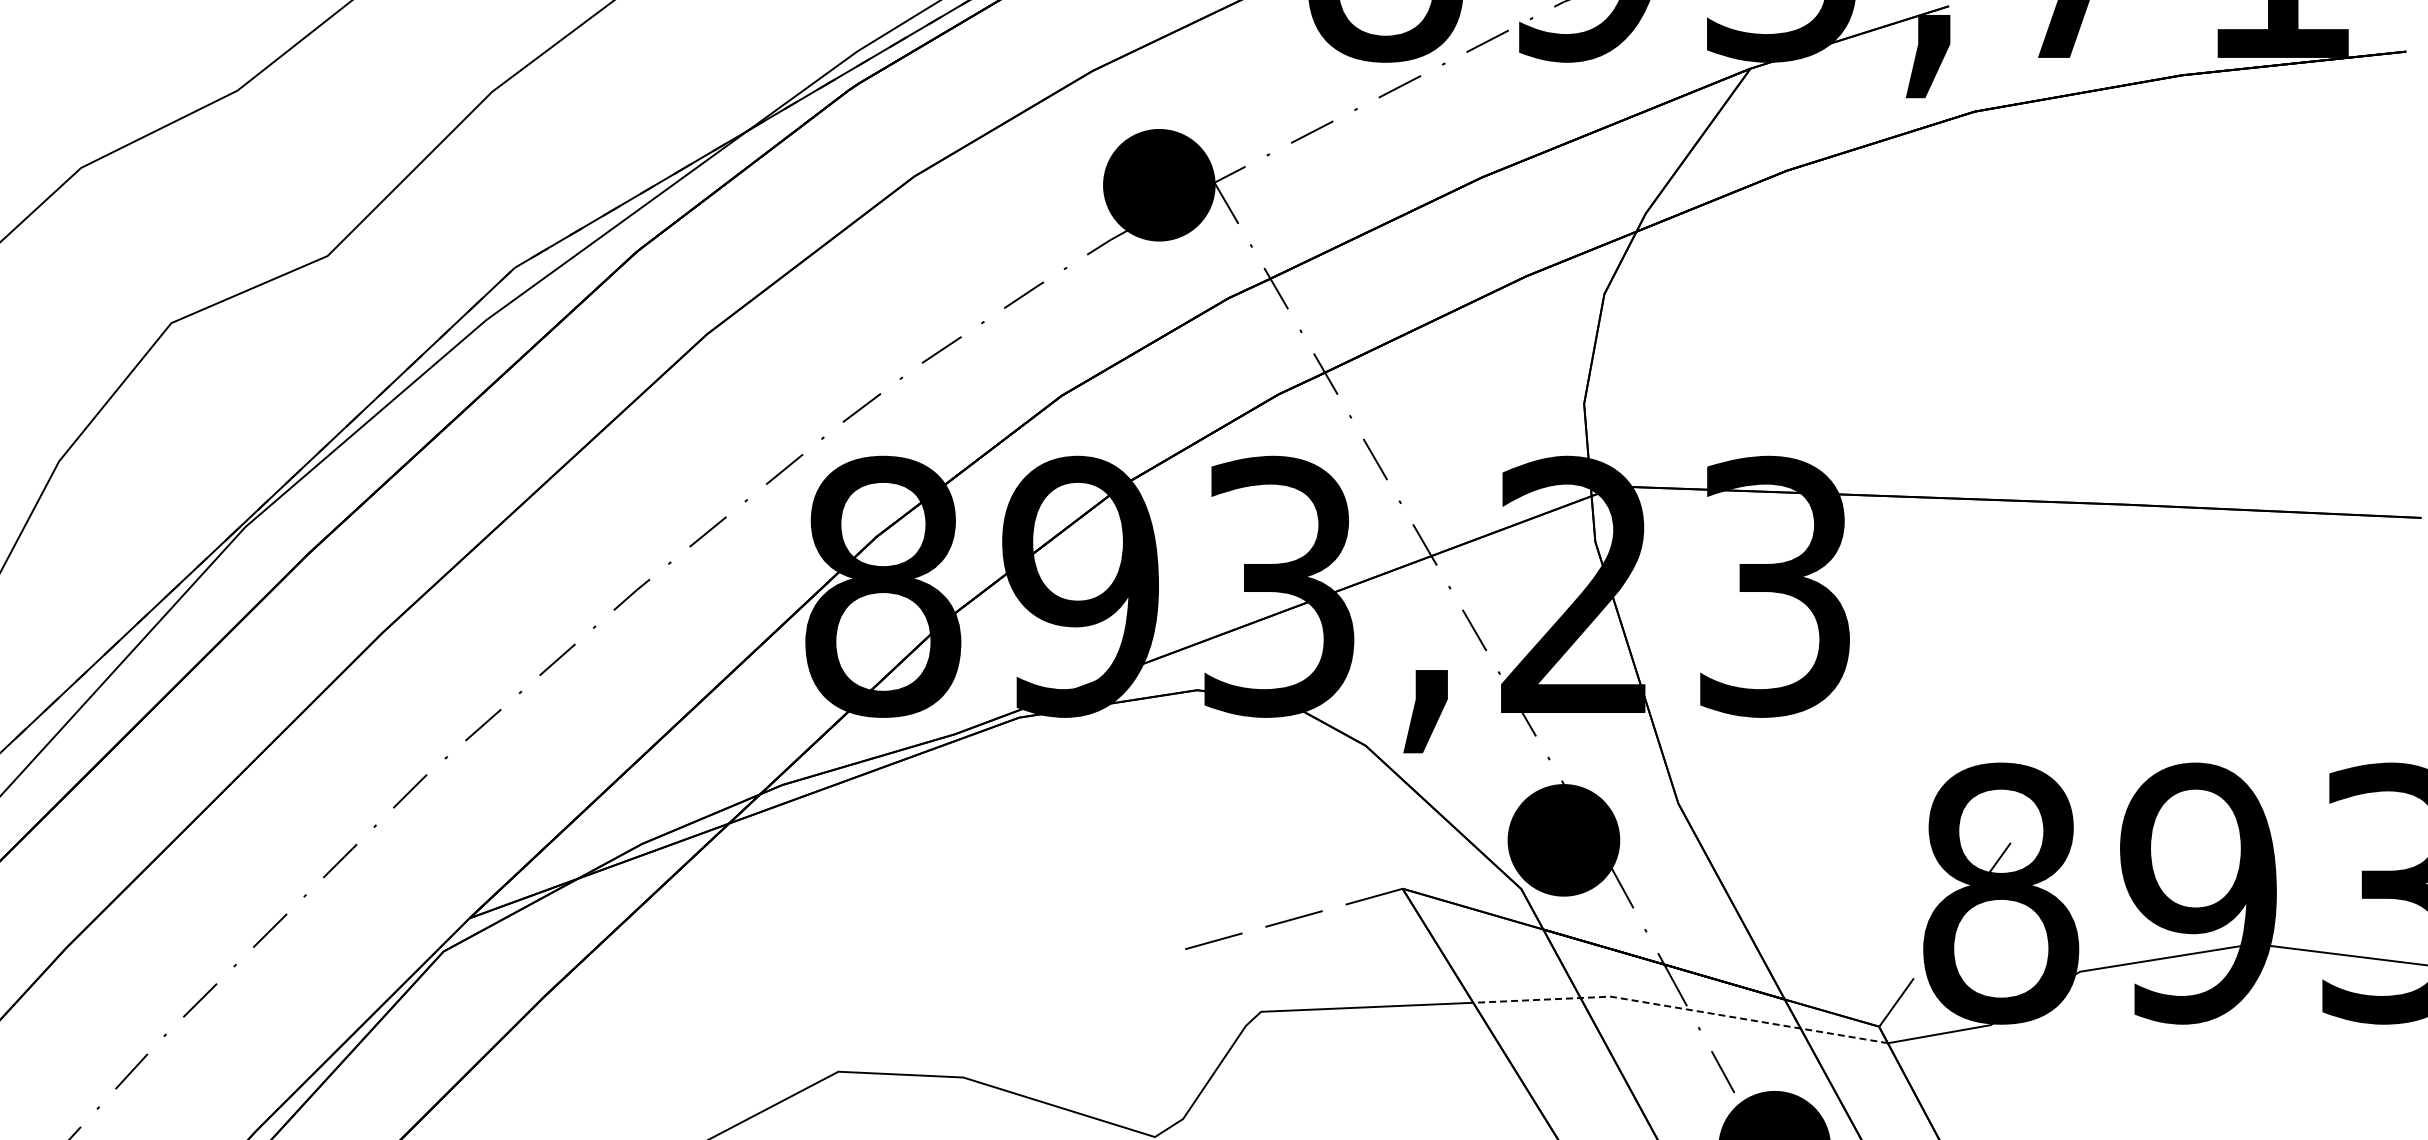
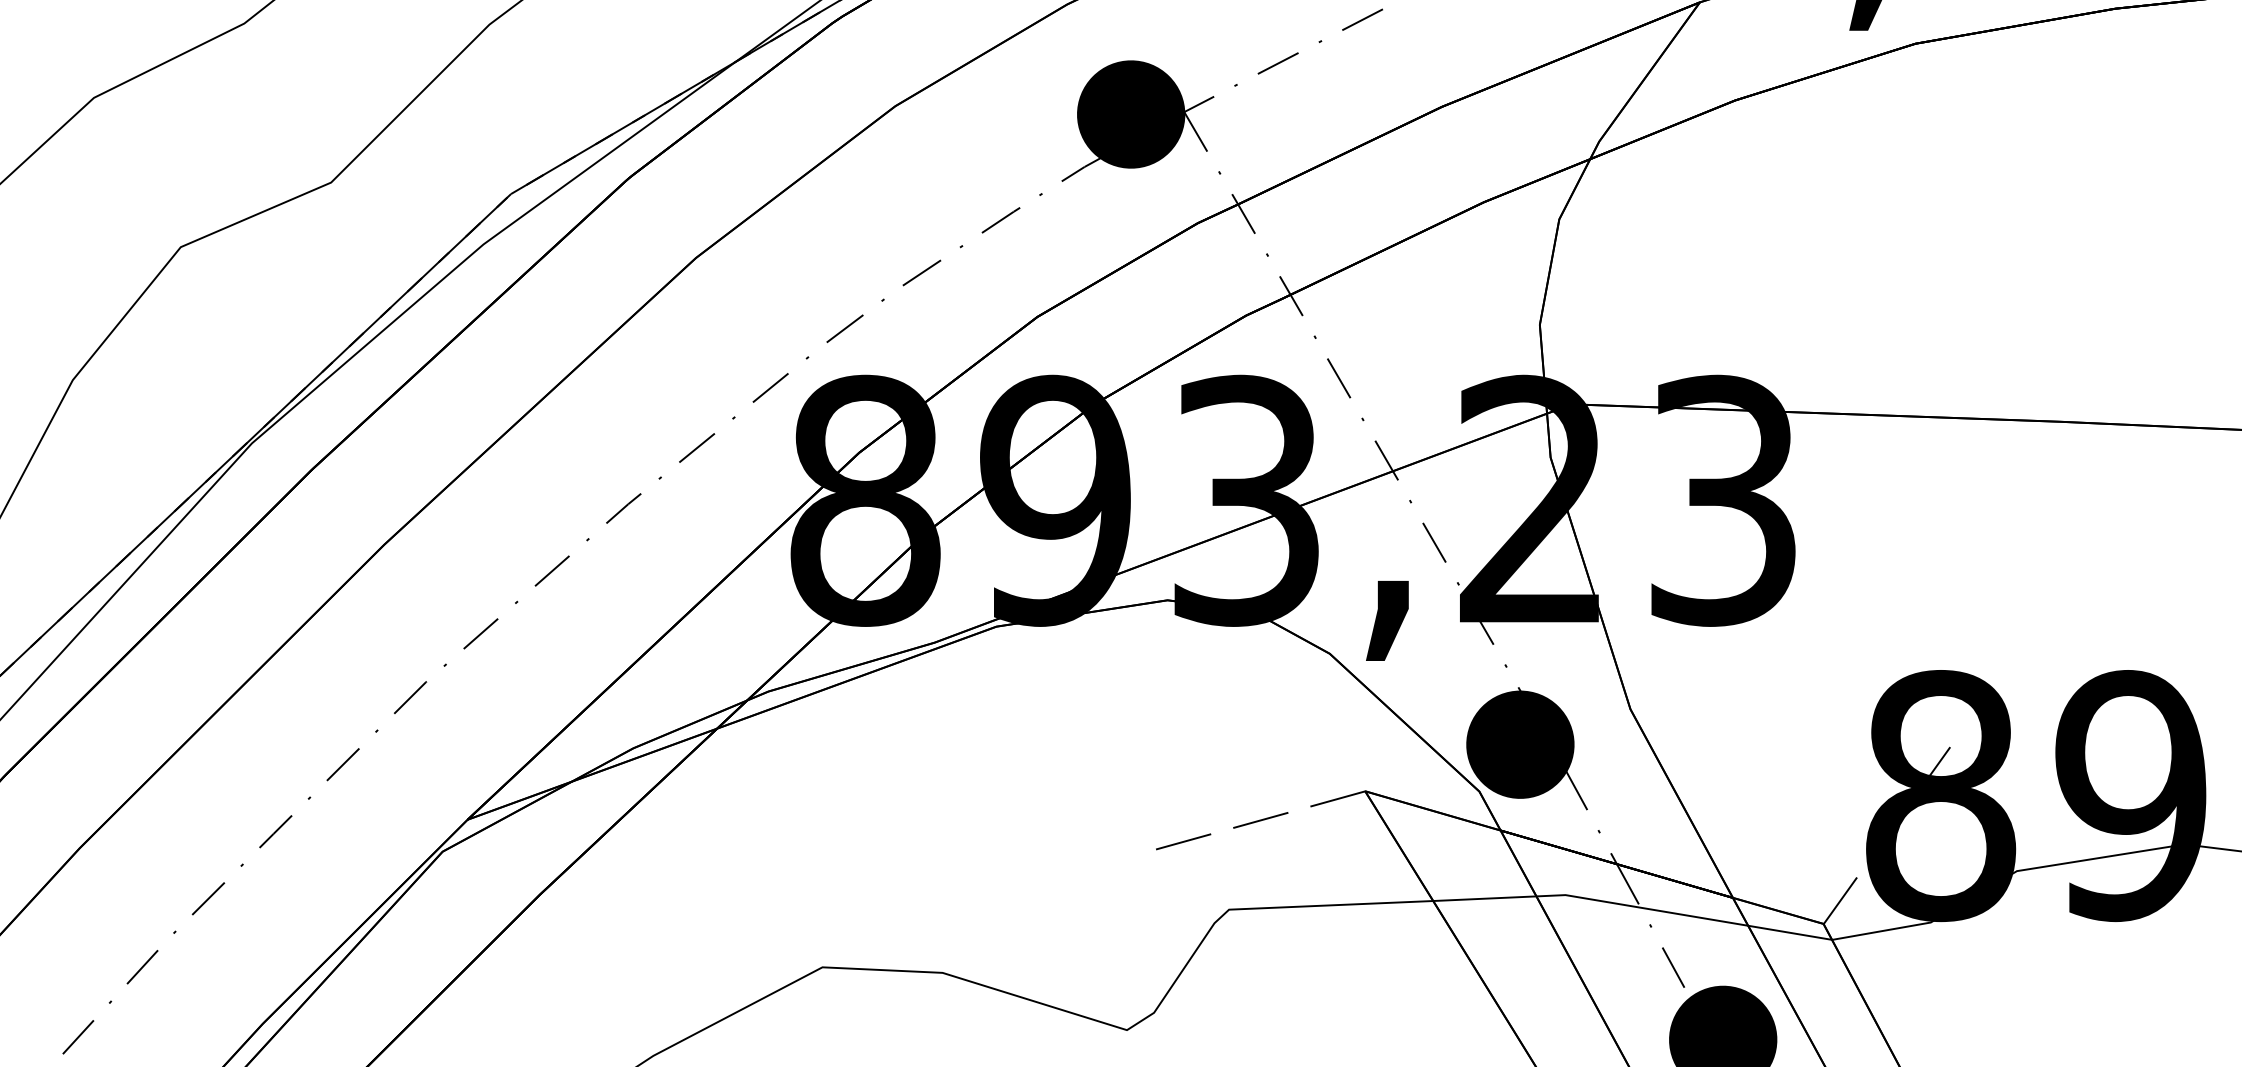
line: (1679, 1008) -> (1631, 906), dashed -> solid

